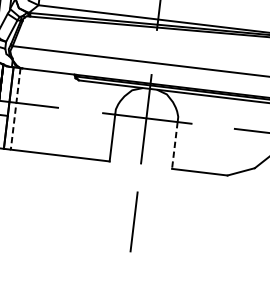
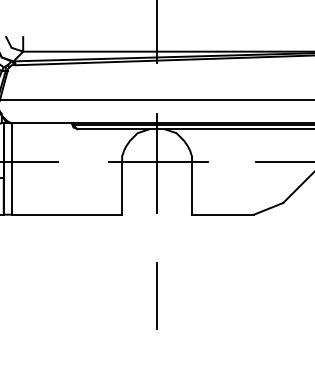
line: (15, 109) -> (11, 169), dashed -> solid
line: (175, 145) -> (192, 188), dashed -> solid
line: (133, 221) -> (156, 295), moved

